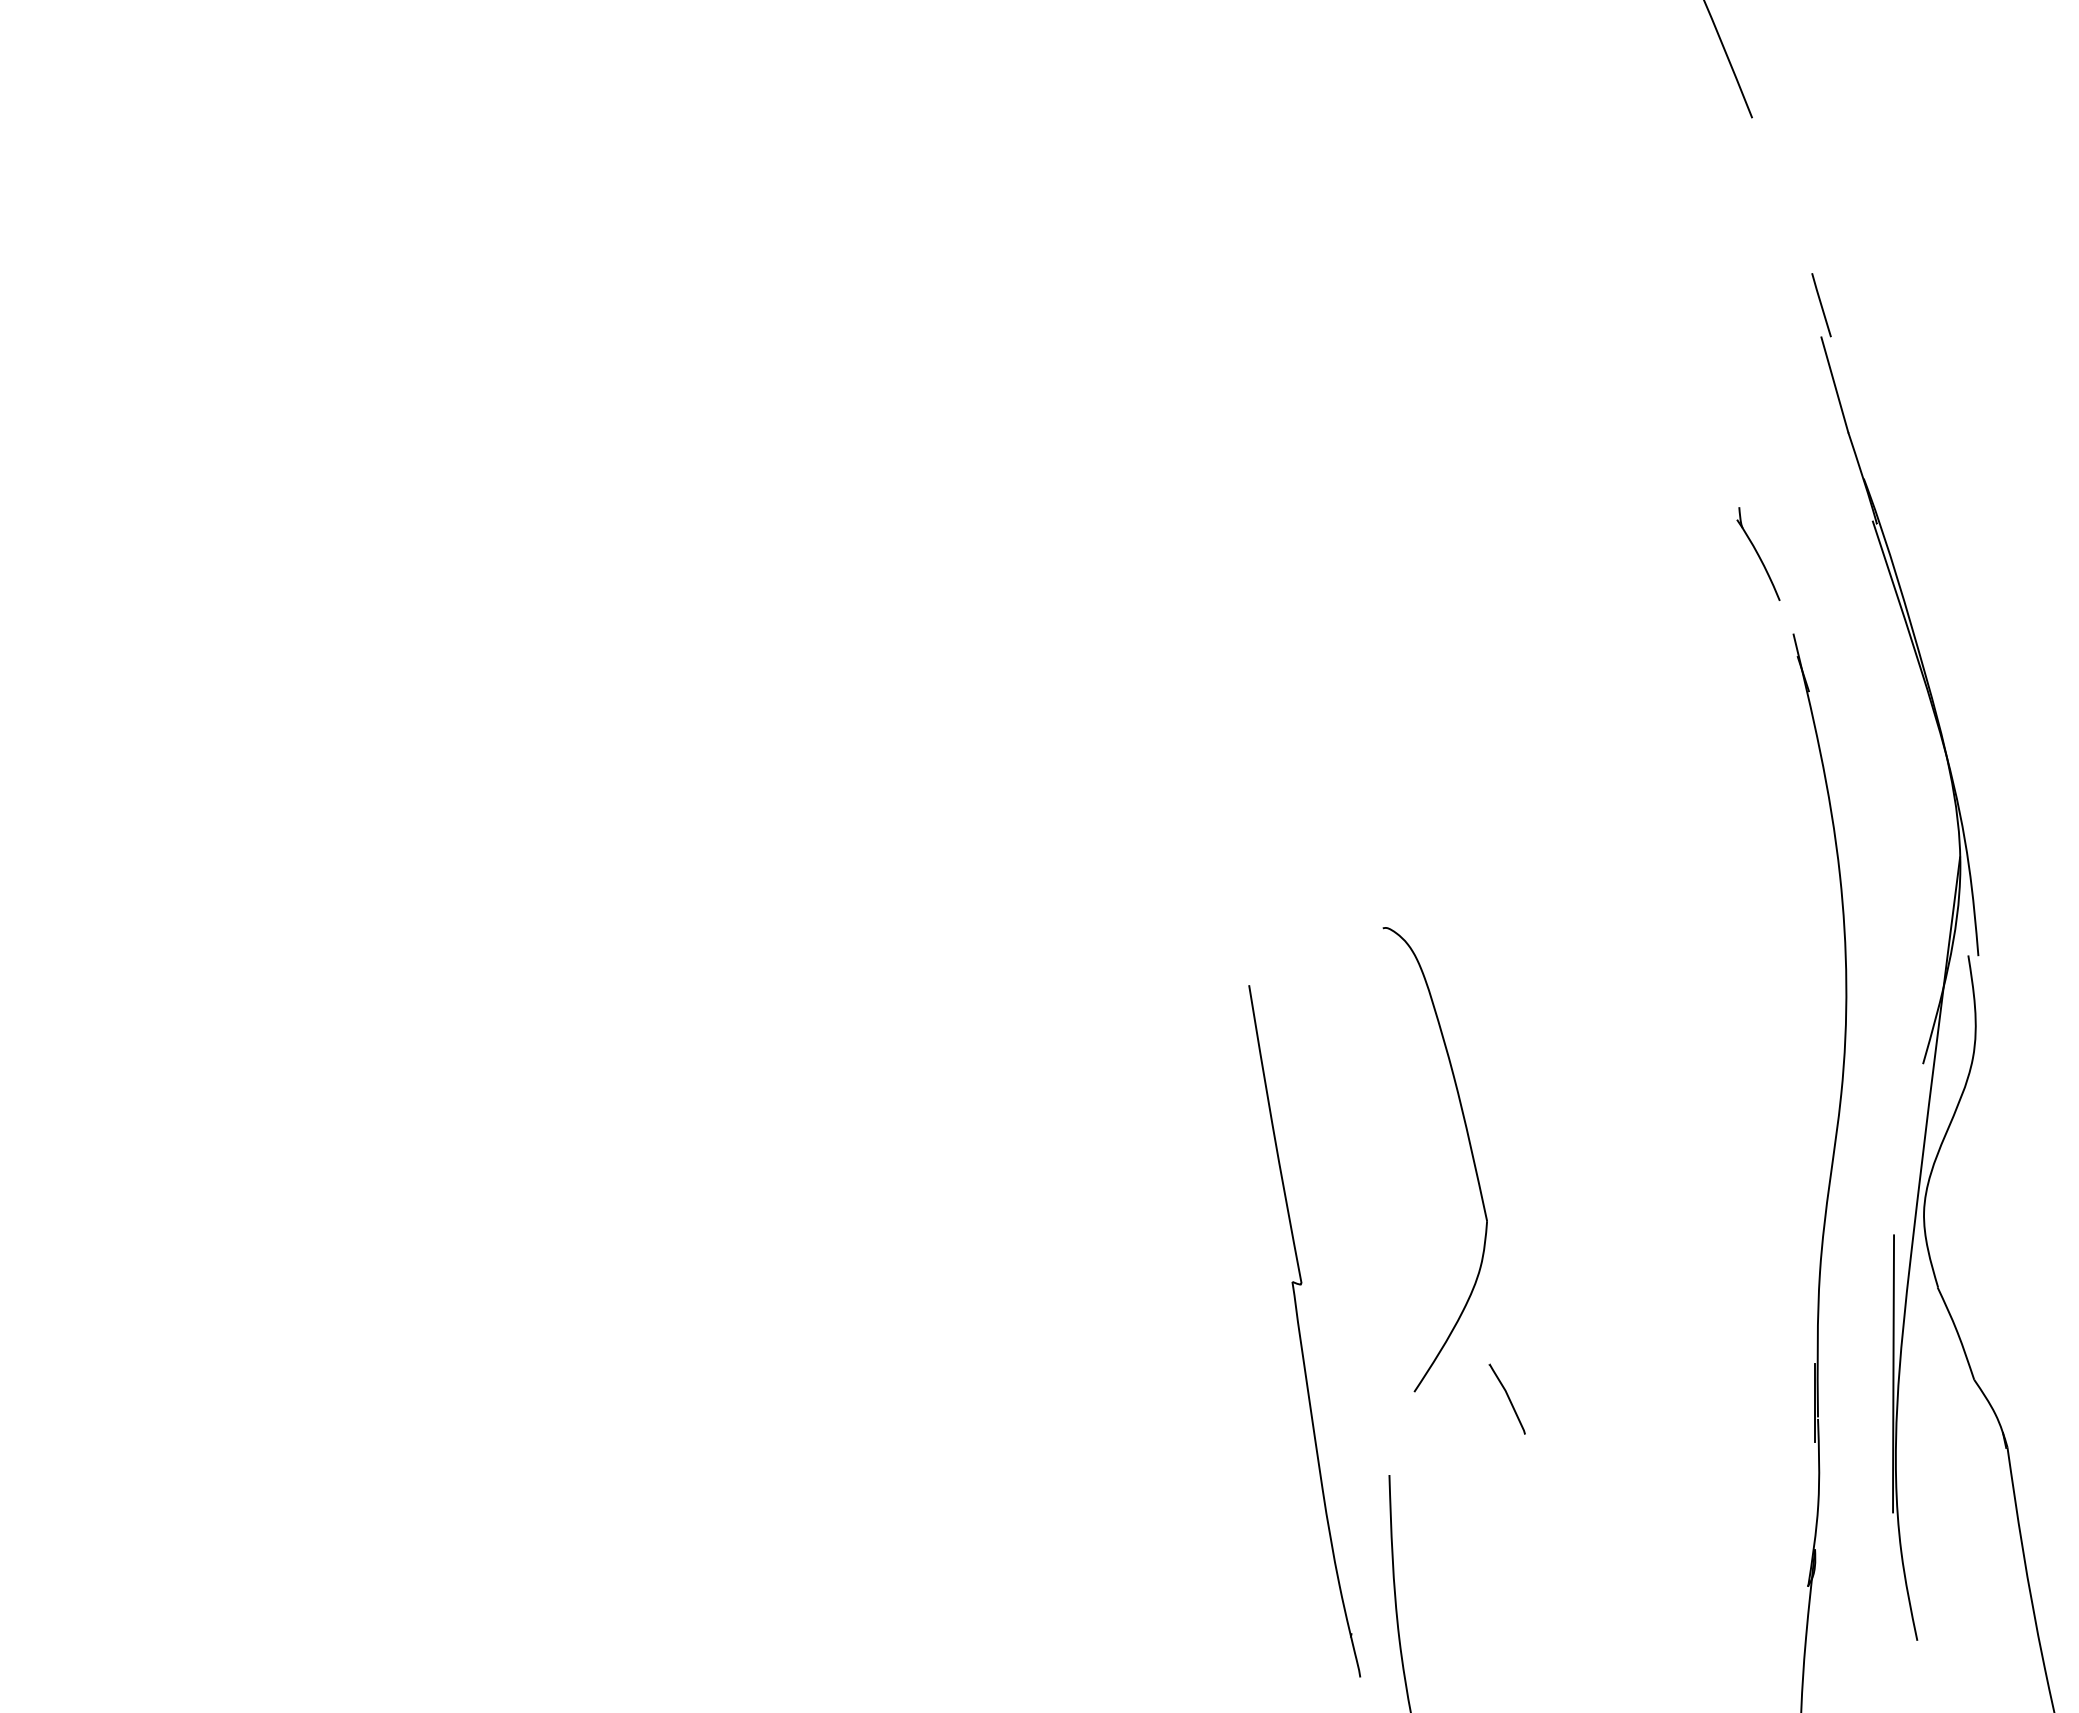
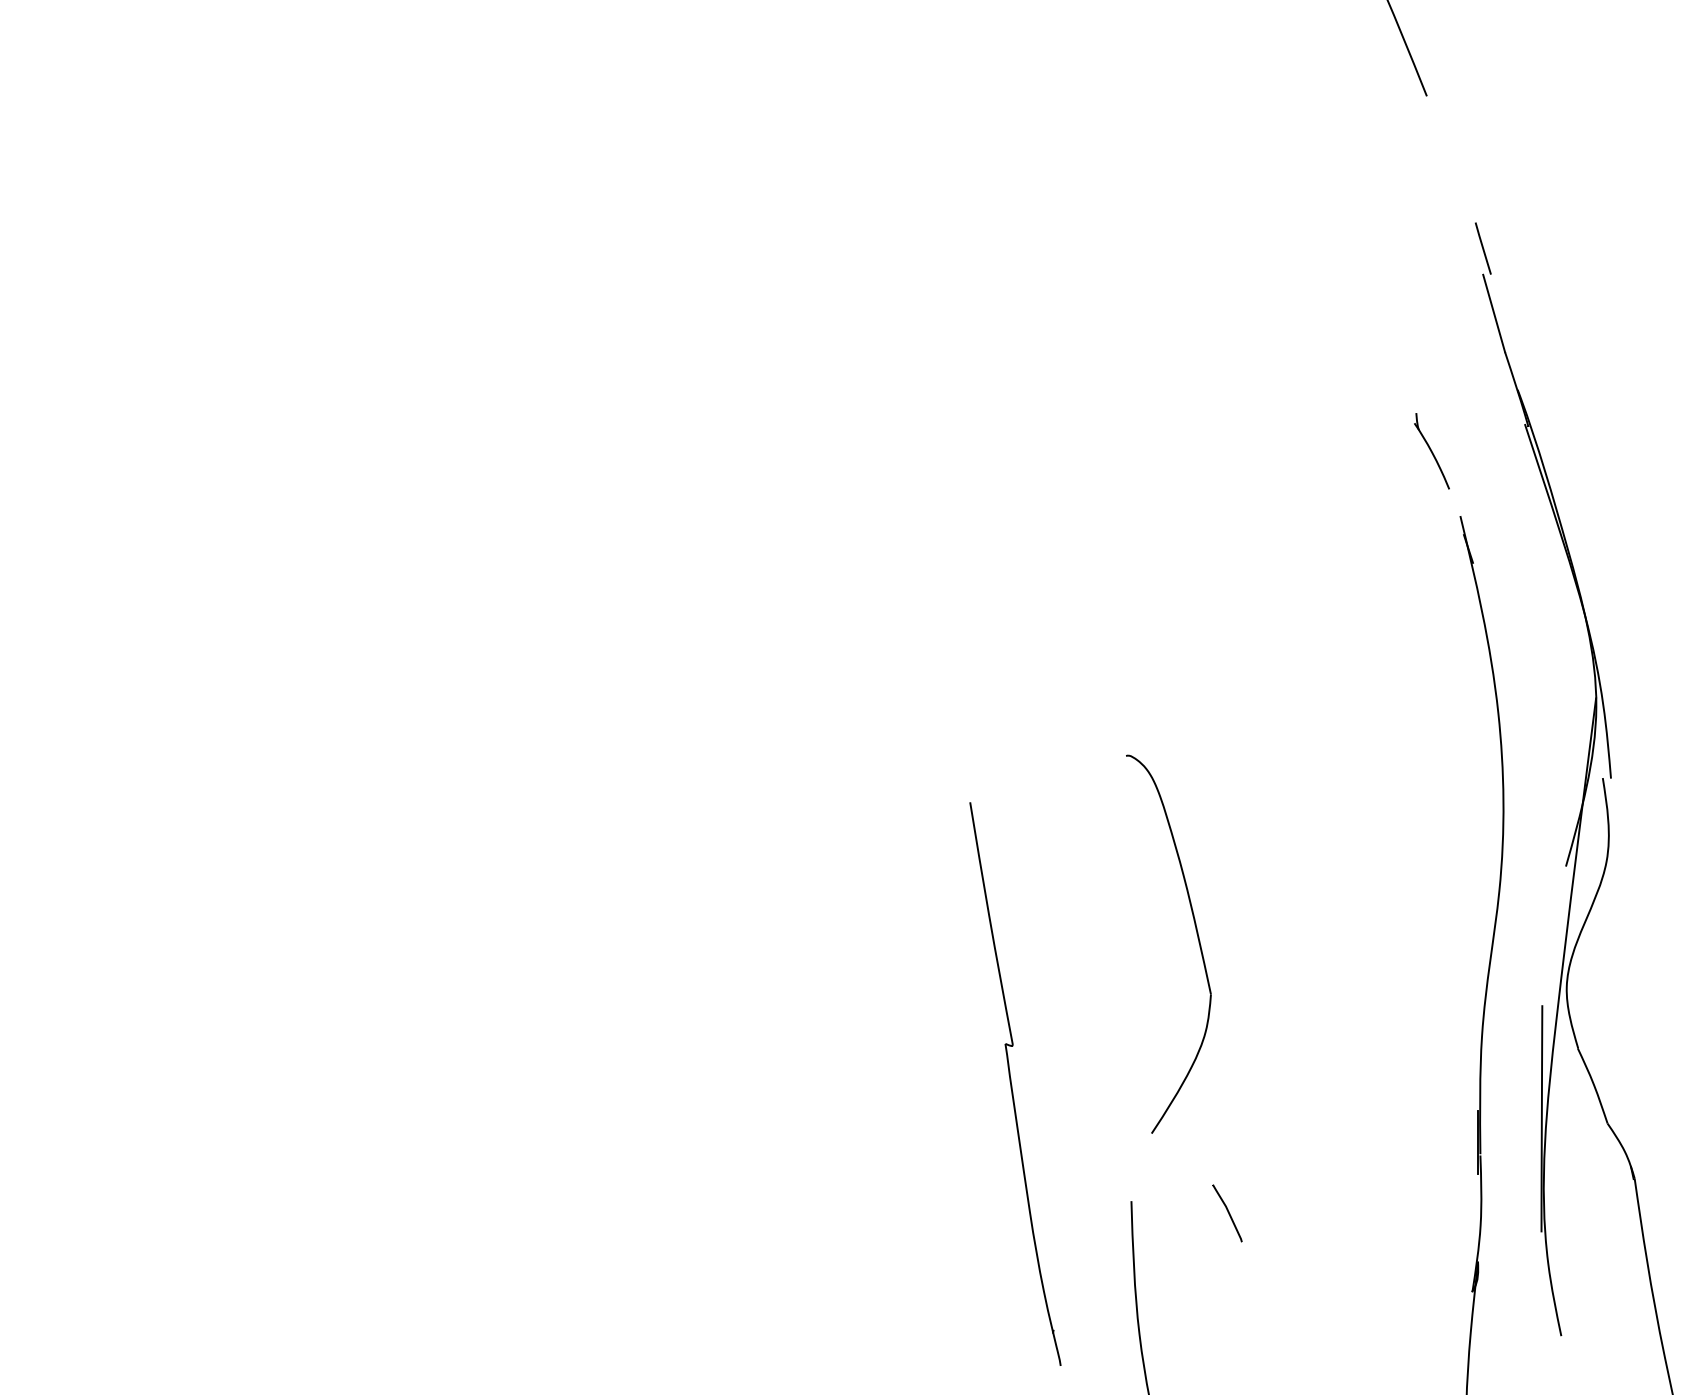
part: (1304, 1330) -> (1015, 1083), moved
curve: (1507, 1398) -> (1227, 1212), moved

